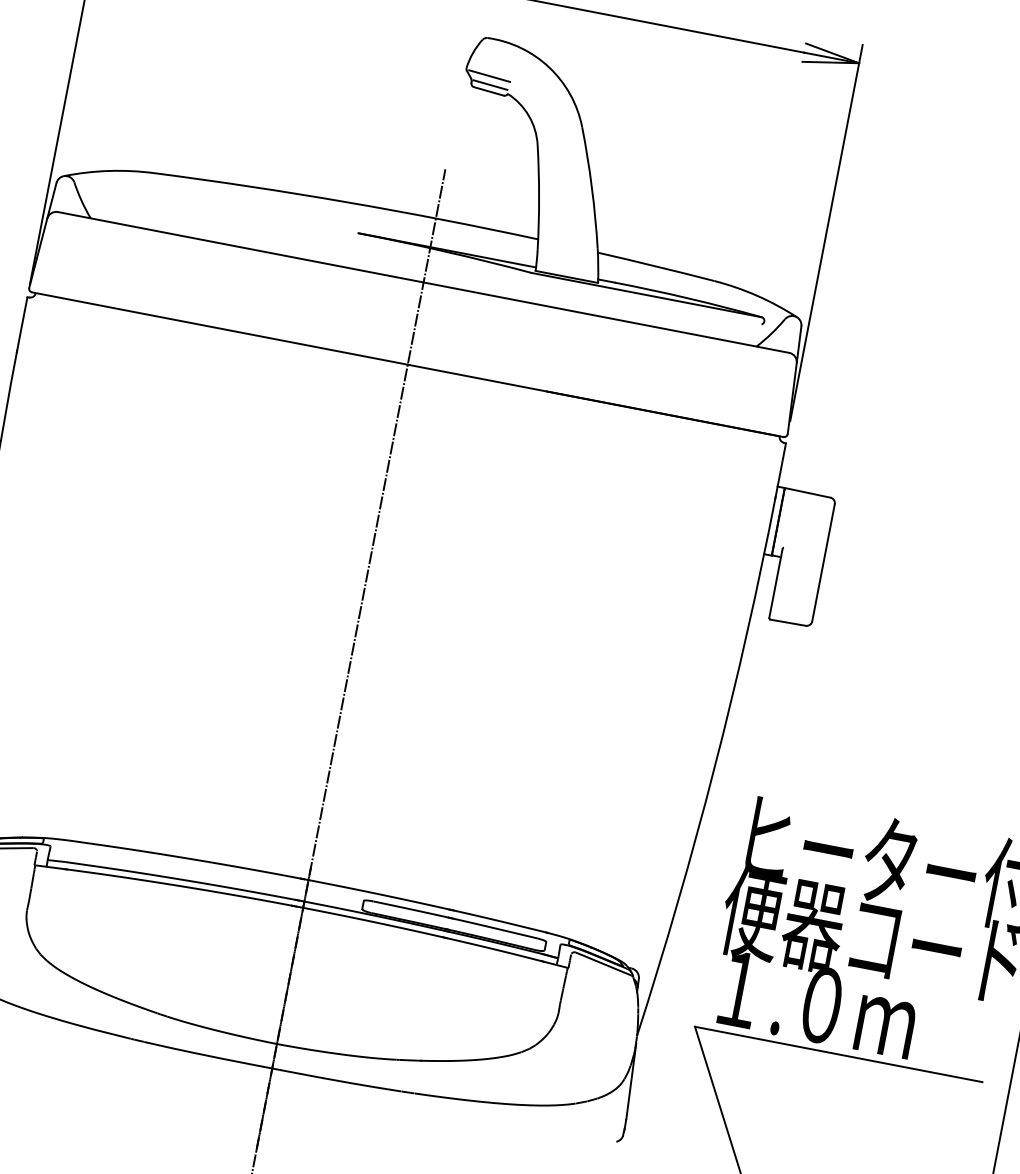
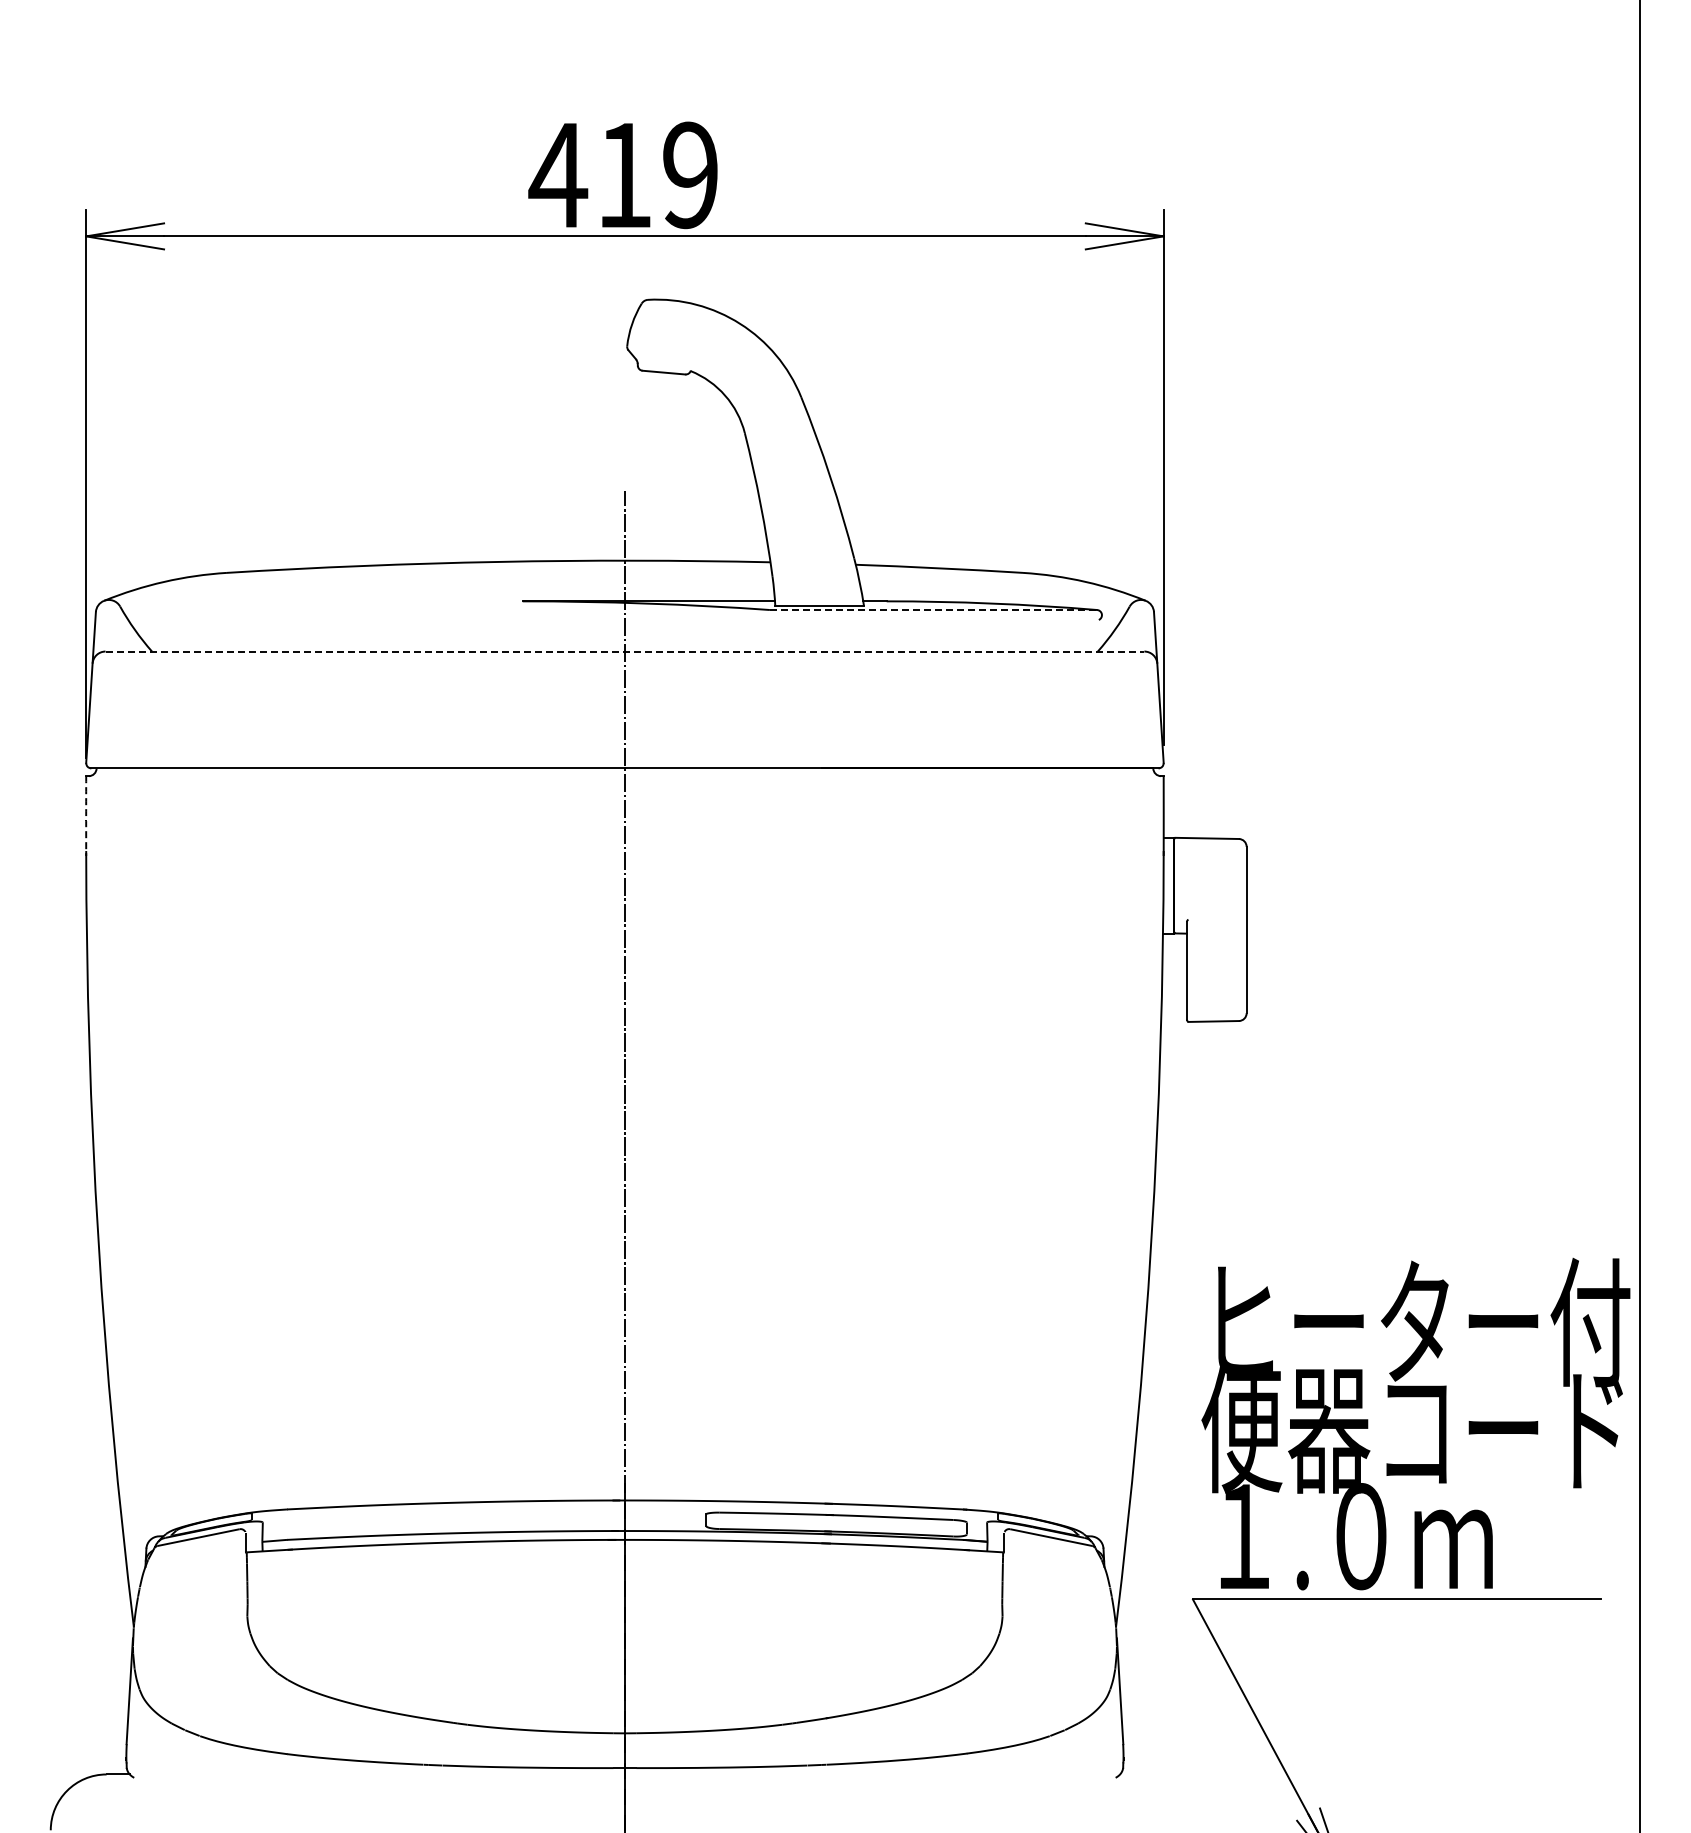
line: (489, 76) -> (660, 351), removed
line: (490, 85) -> (664, 363), removed
line: (424, 282) -> (625, 651), solid -> dashed
line: (646, 295) -> (933, 610), solid -> dashed
arc: (22, 325) -> (86, 816), solid -> dashed

